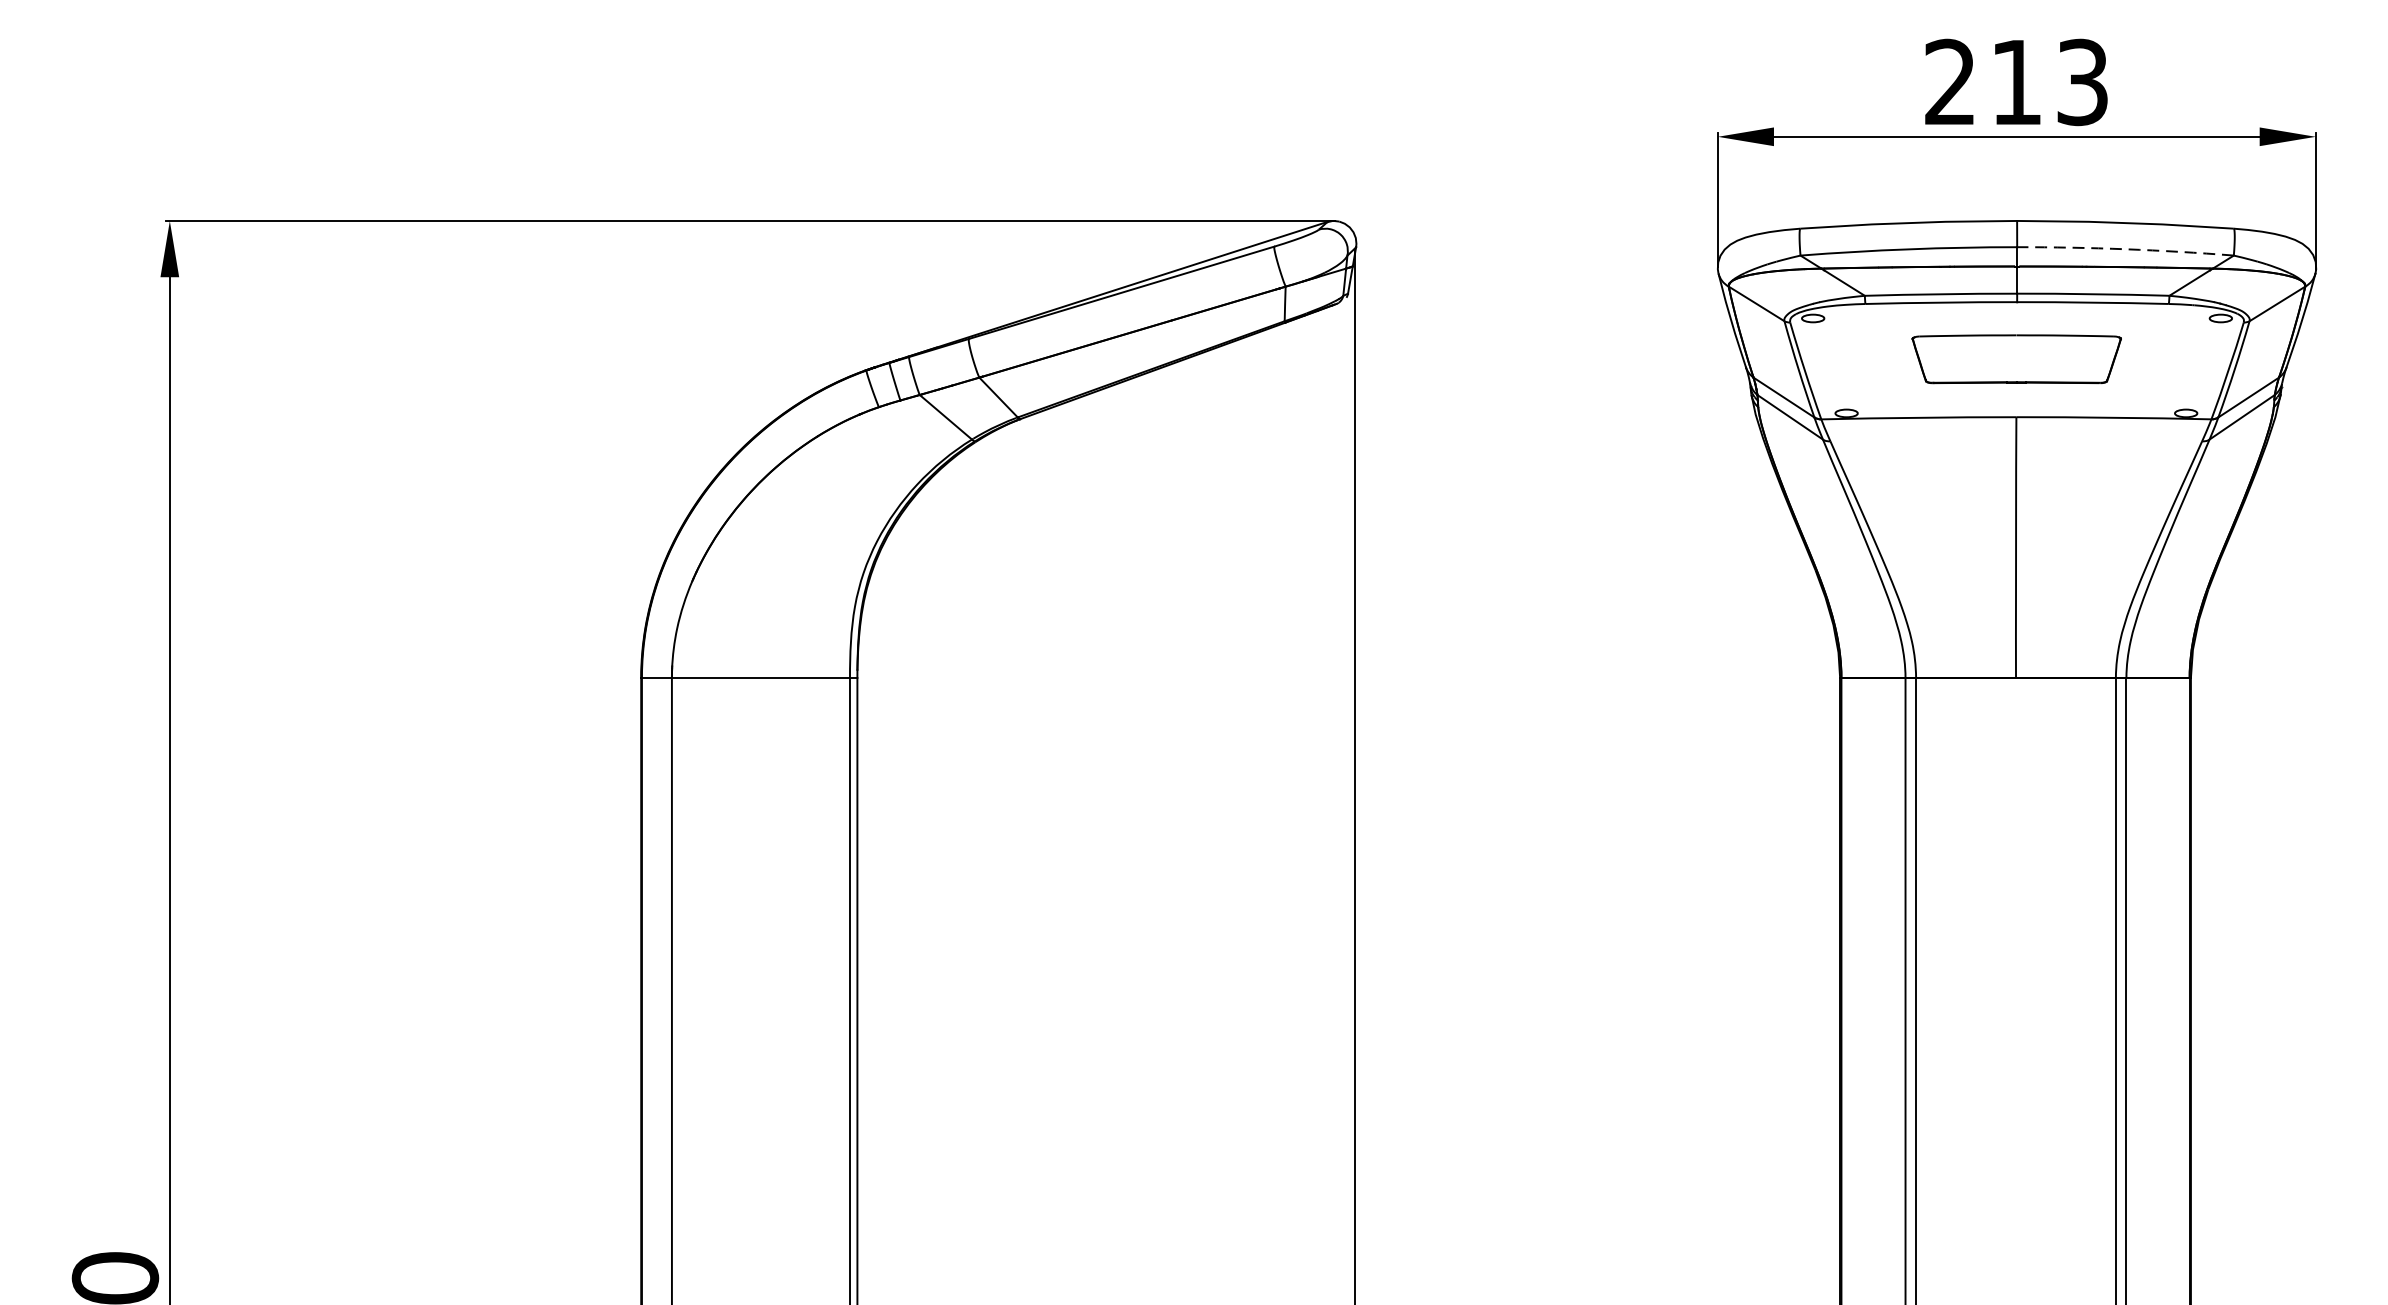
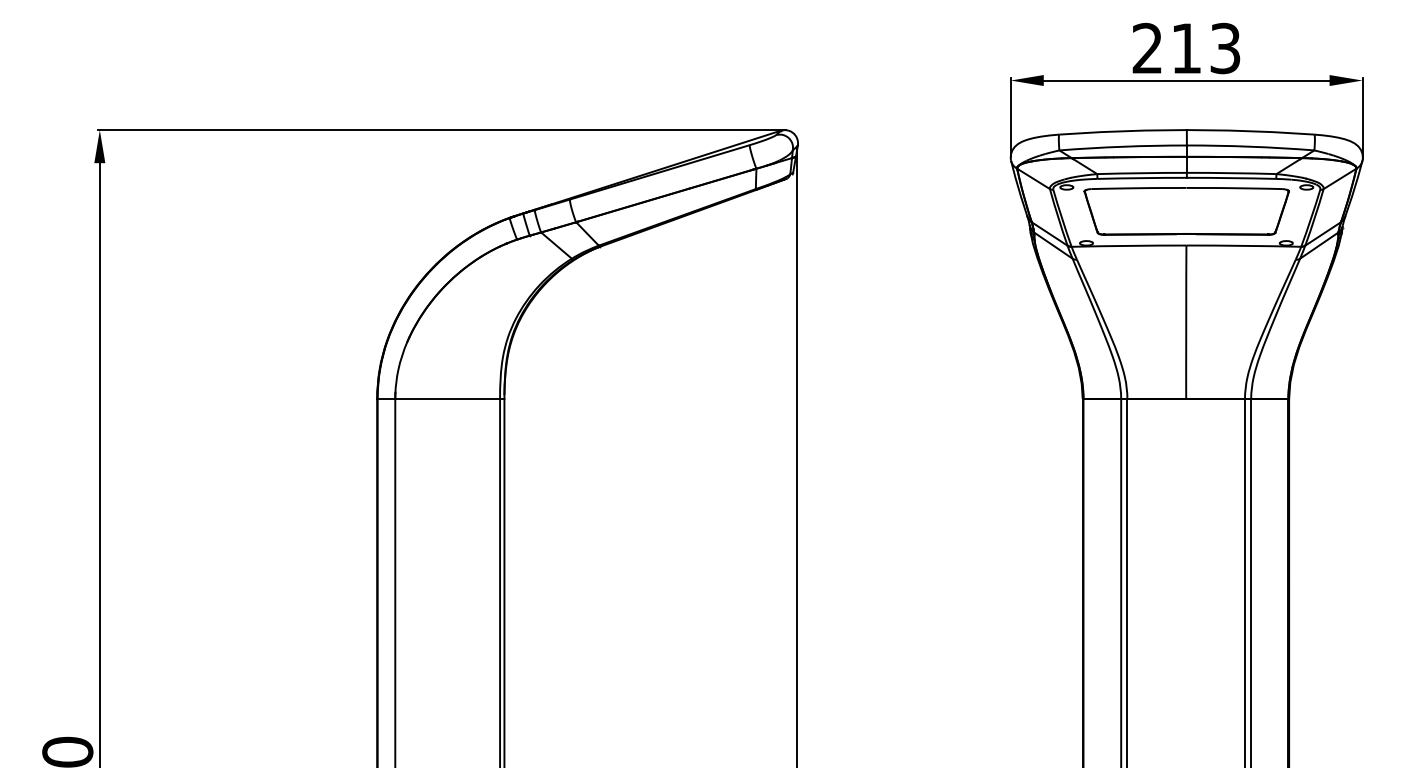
arc: (2125, 248) -> (1250, 146), dashed -> solid
part: (2016, 359) -> (1186, 211), size x1.67

